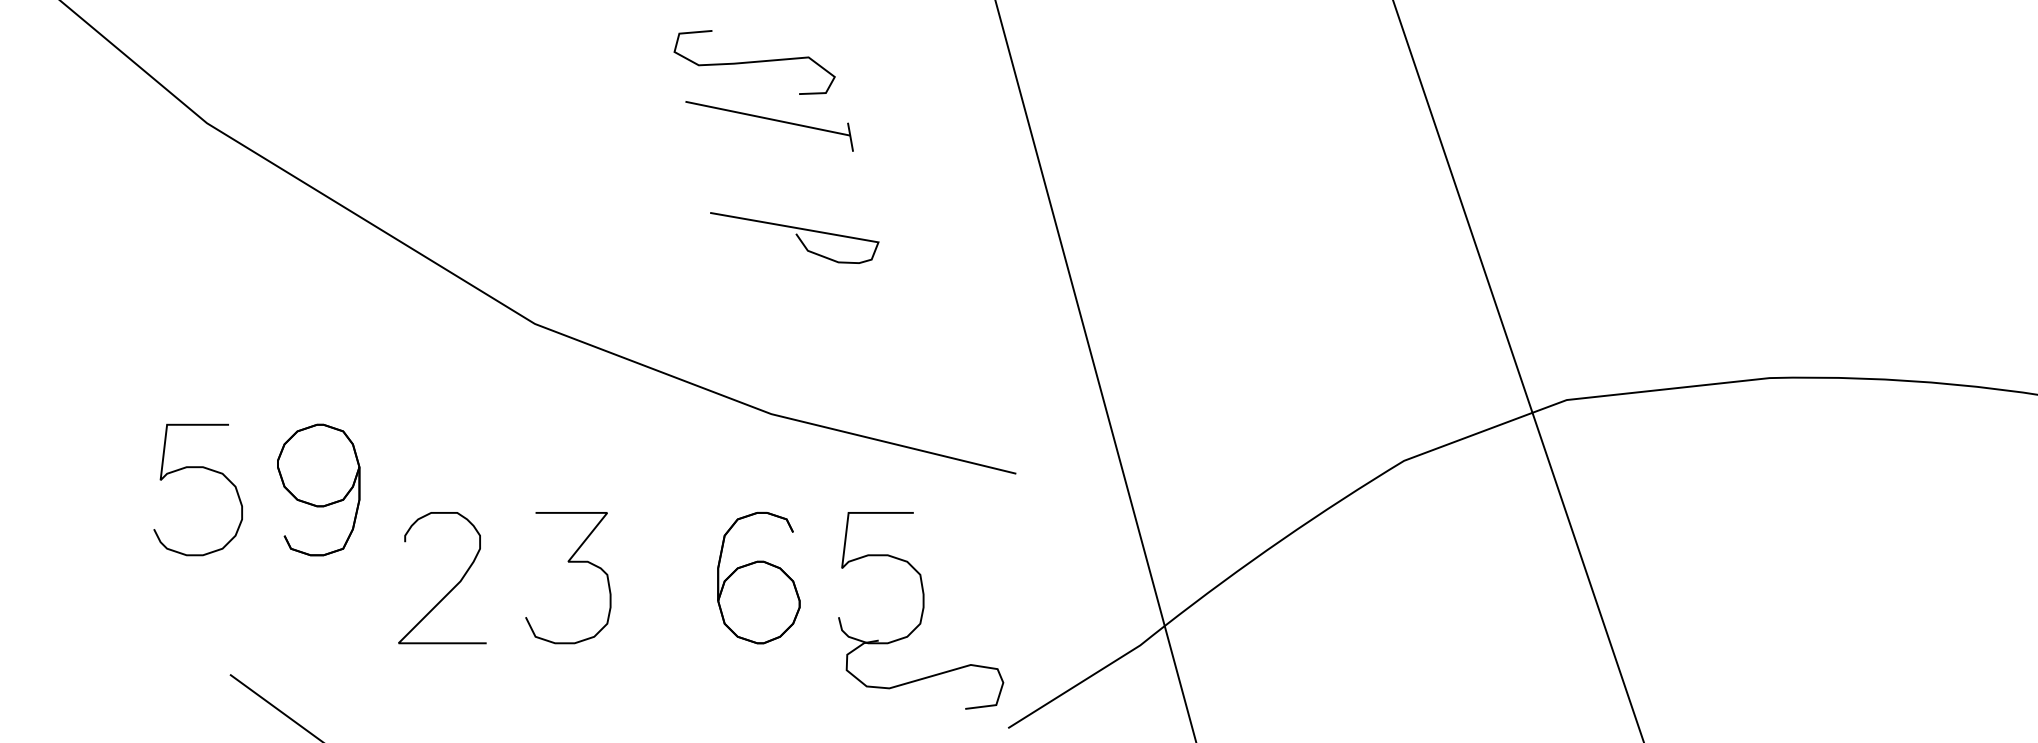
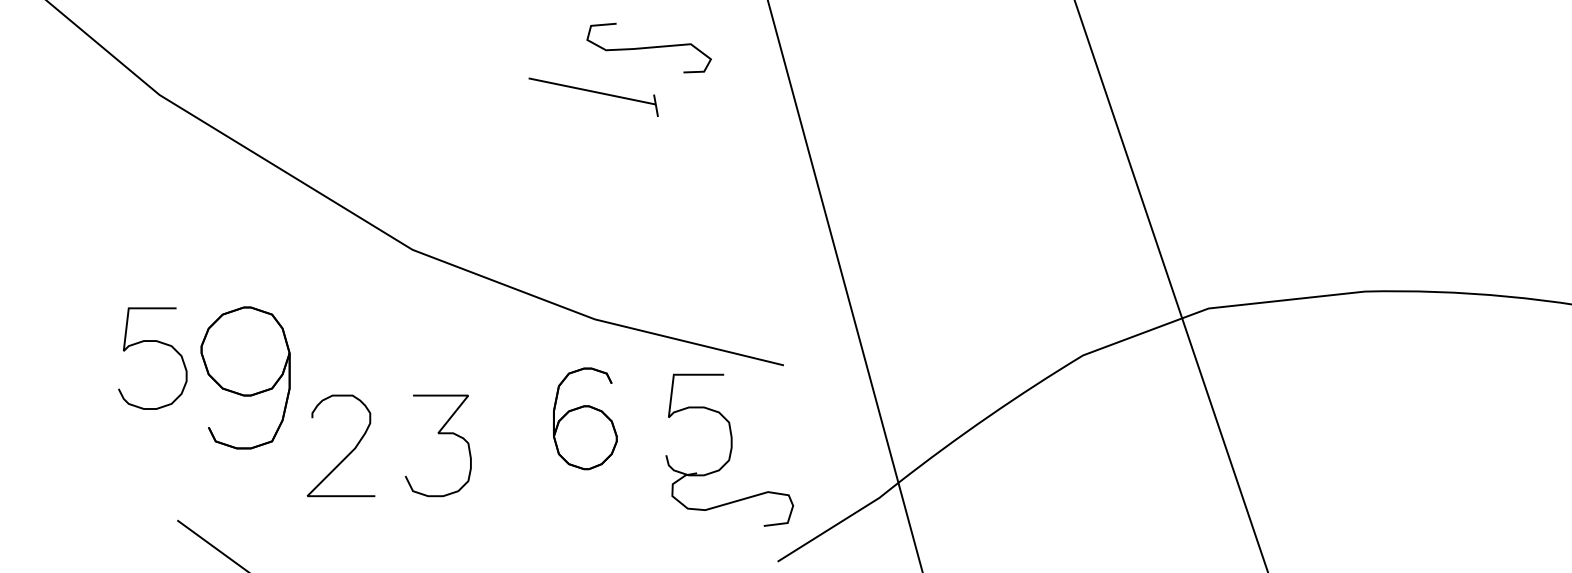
curve: (754, 62) -> (649, 48), moved
curve: (796, 236) -> (614, 182), removed
curve: (197, 468) -> (152, 342), moved
part: (318, 489) -> (245, 377), size x1.4
part: (758, 577) -> (585, 418), moved
part: (921, 610) -> (730, 450), moved

